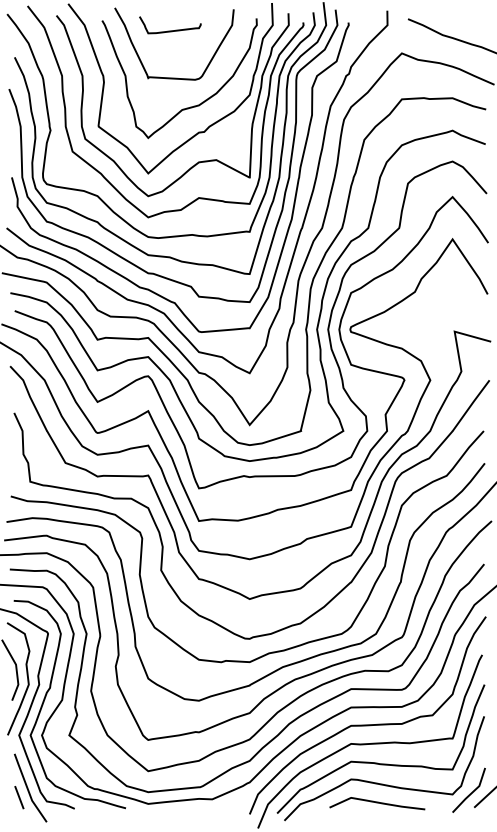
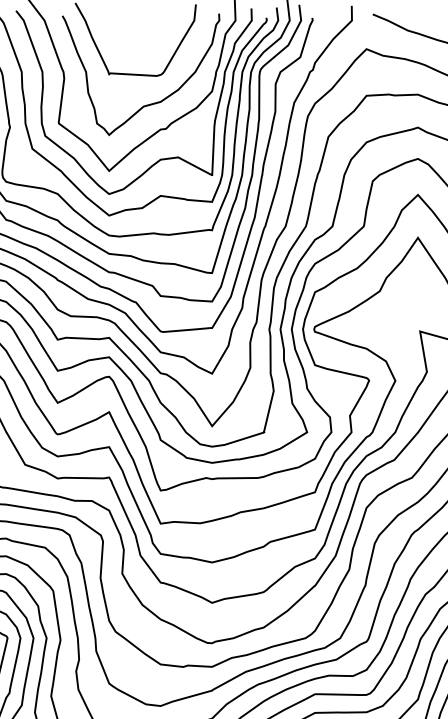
curve: (170, 30) -> (131, 25), removed

